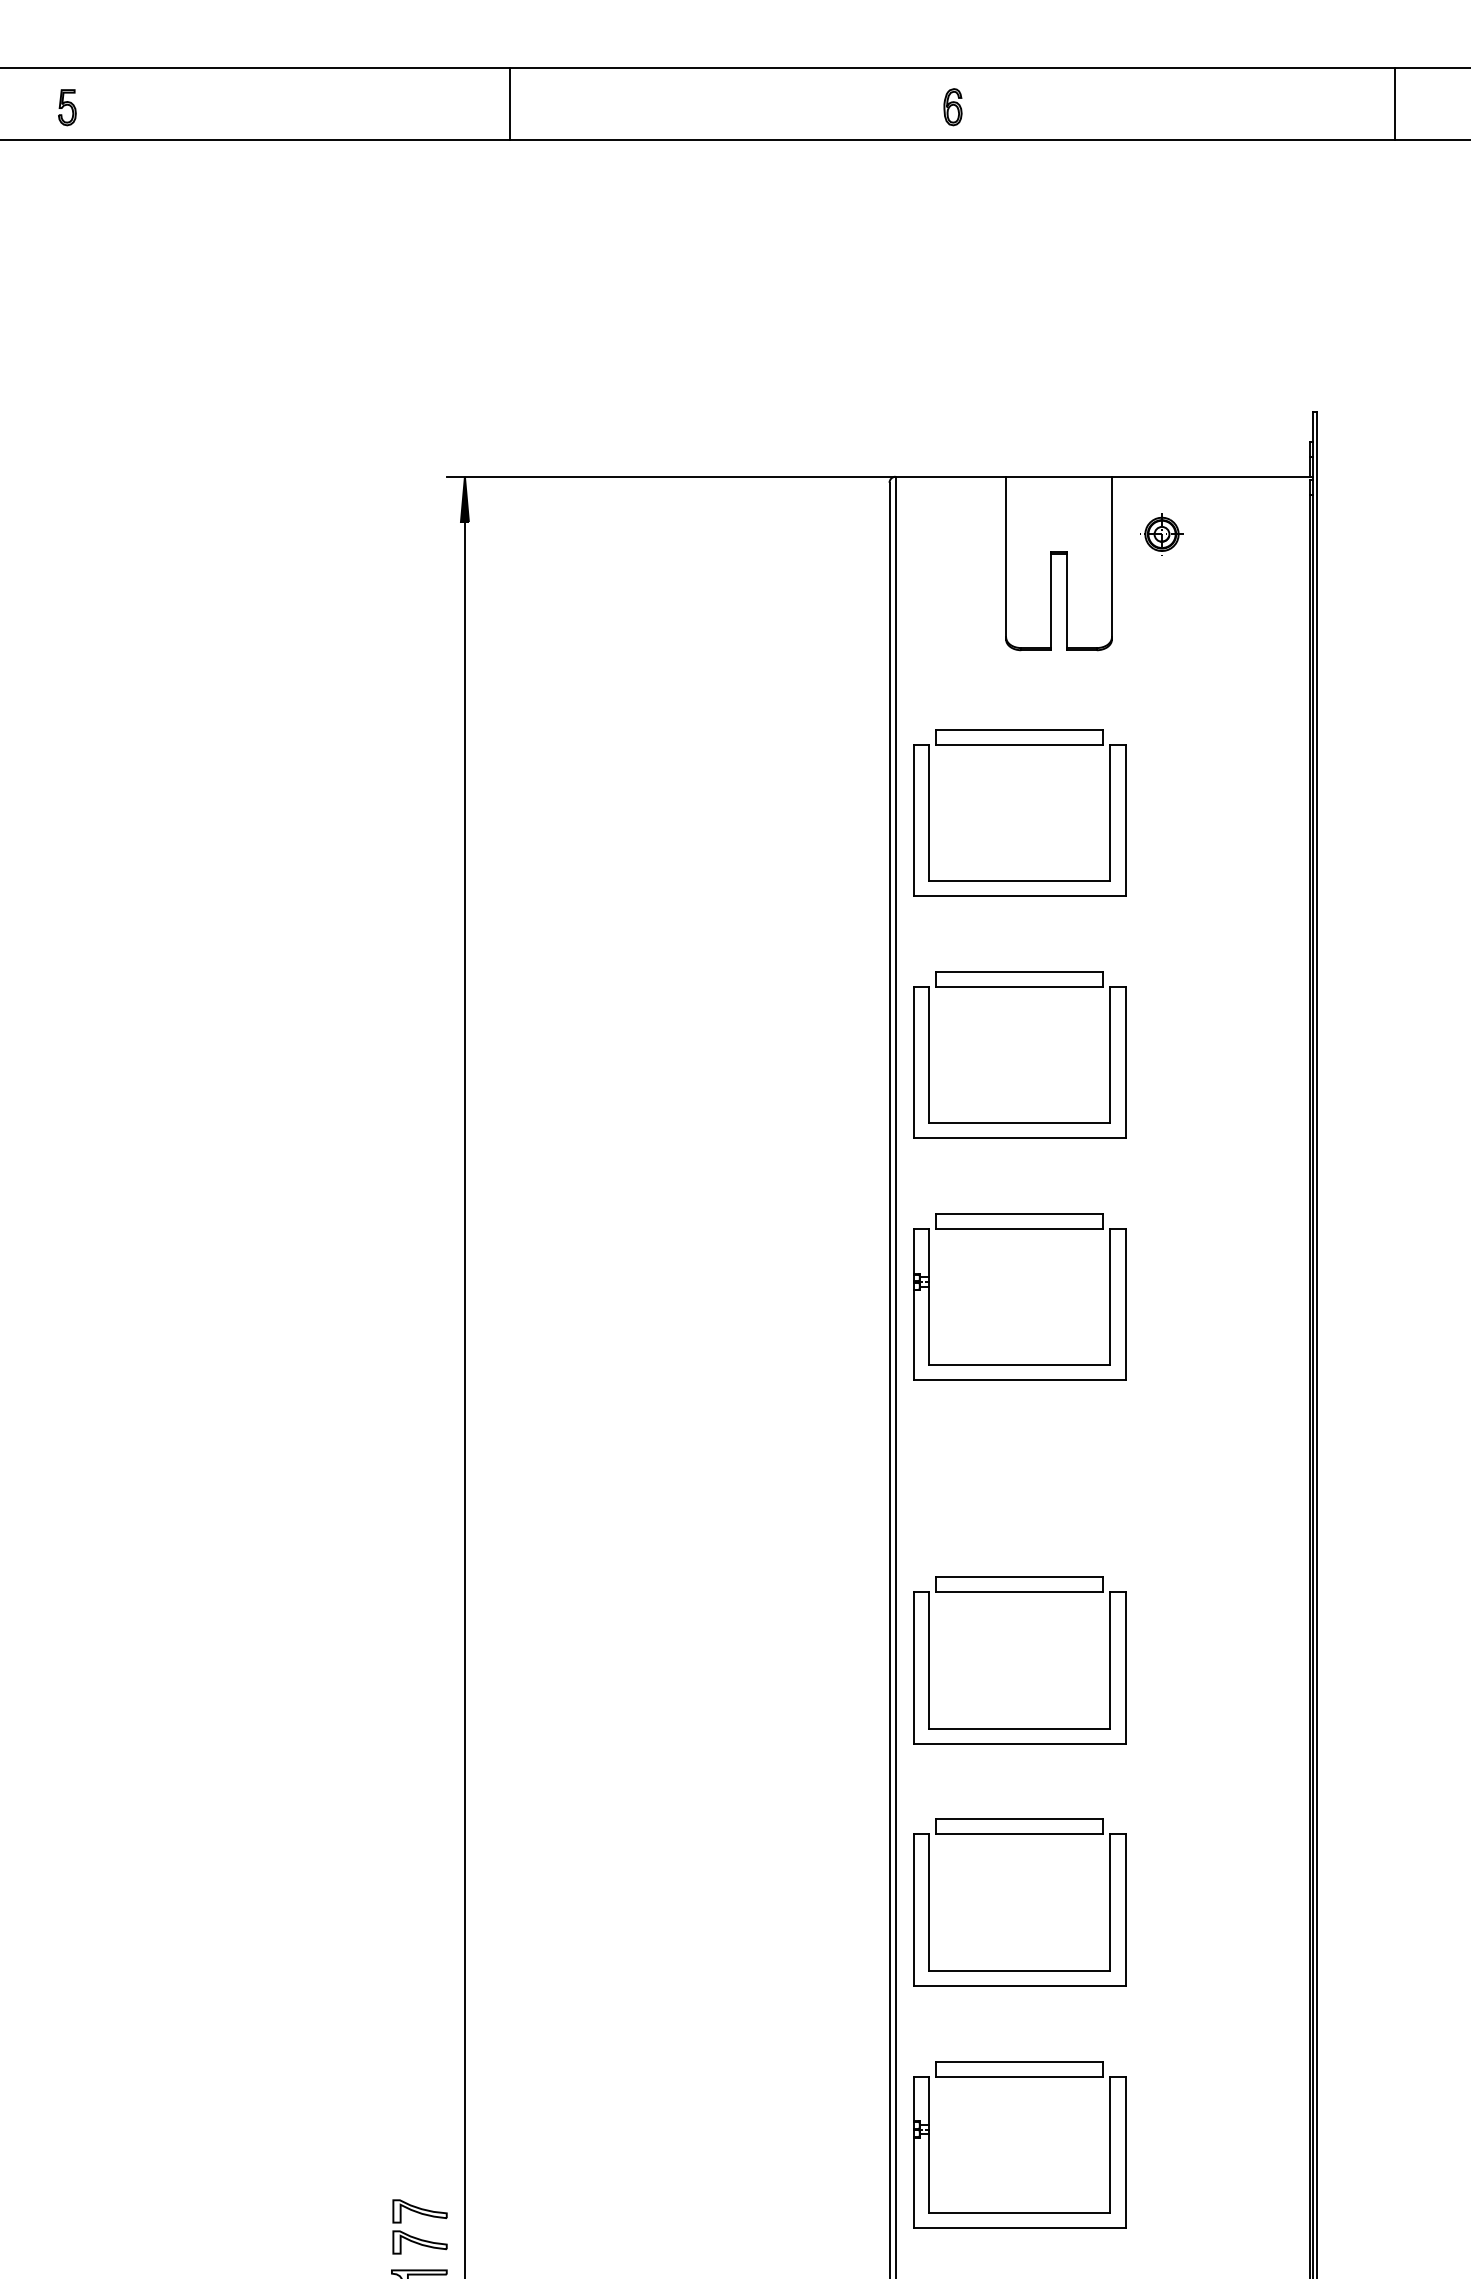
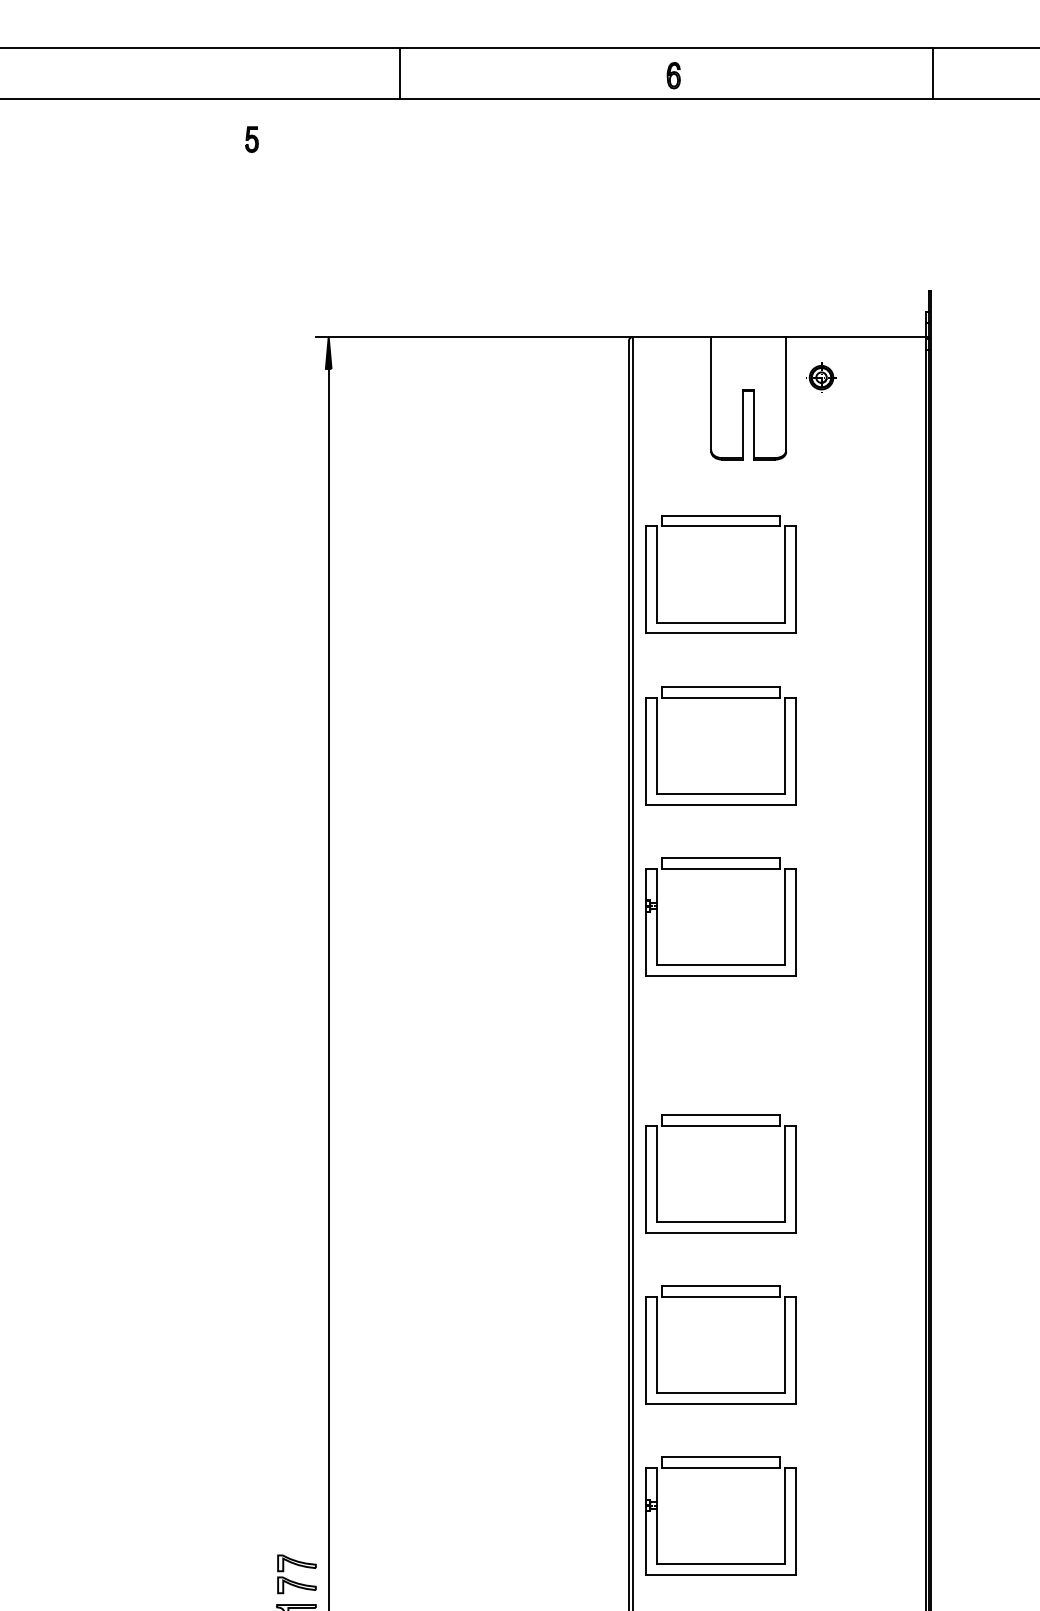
line: (509, 103) -> (399, 73), moved
line: (1395, 103) -> (932, 73), moved
part: (67, 107) -> (252, 139), moved

